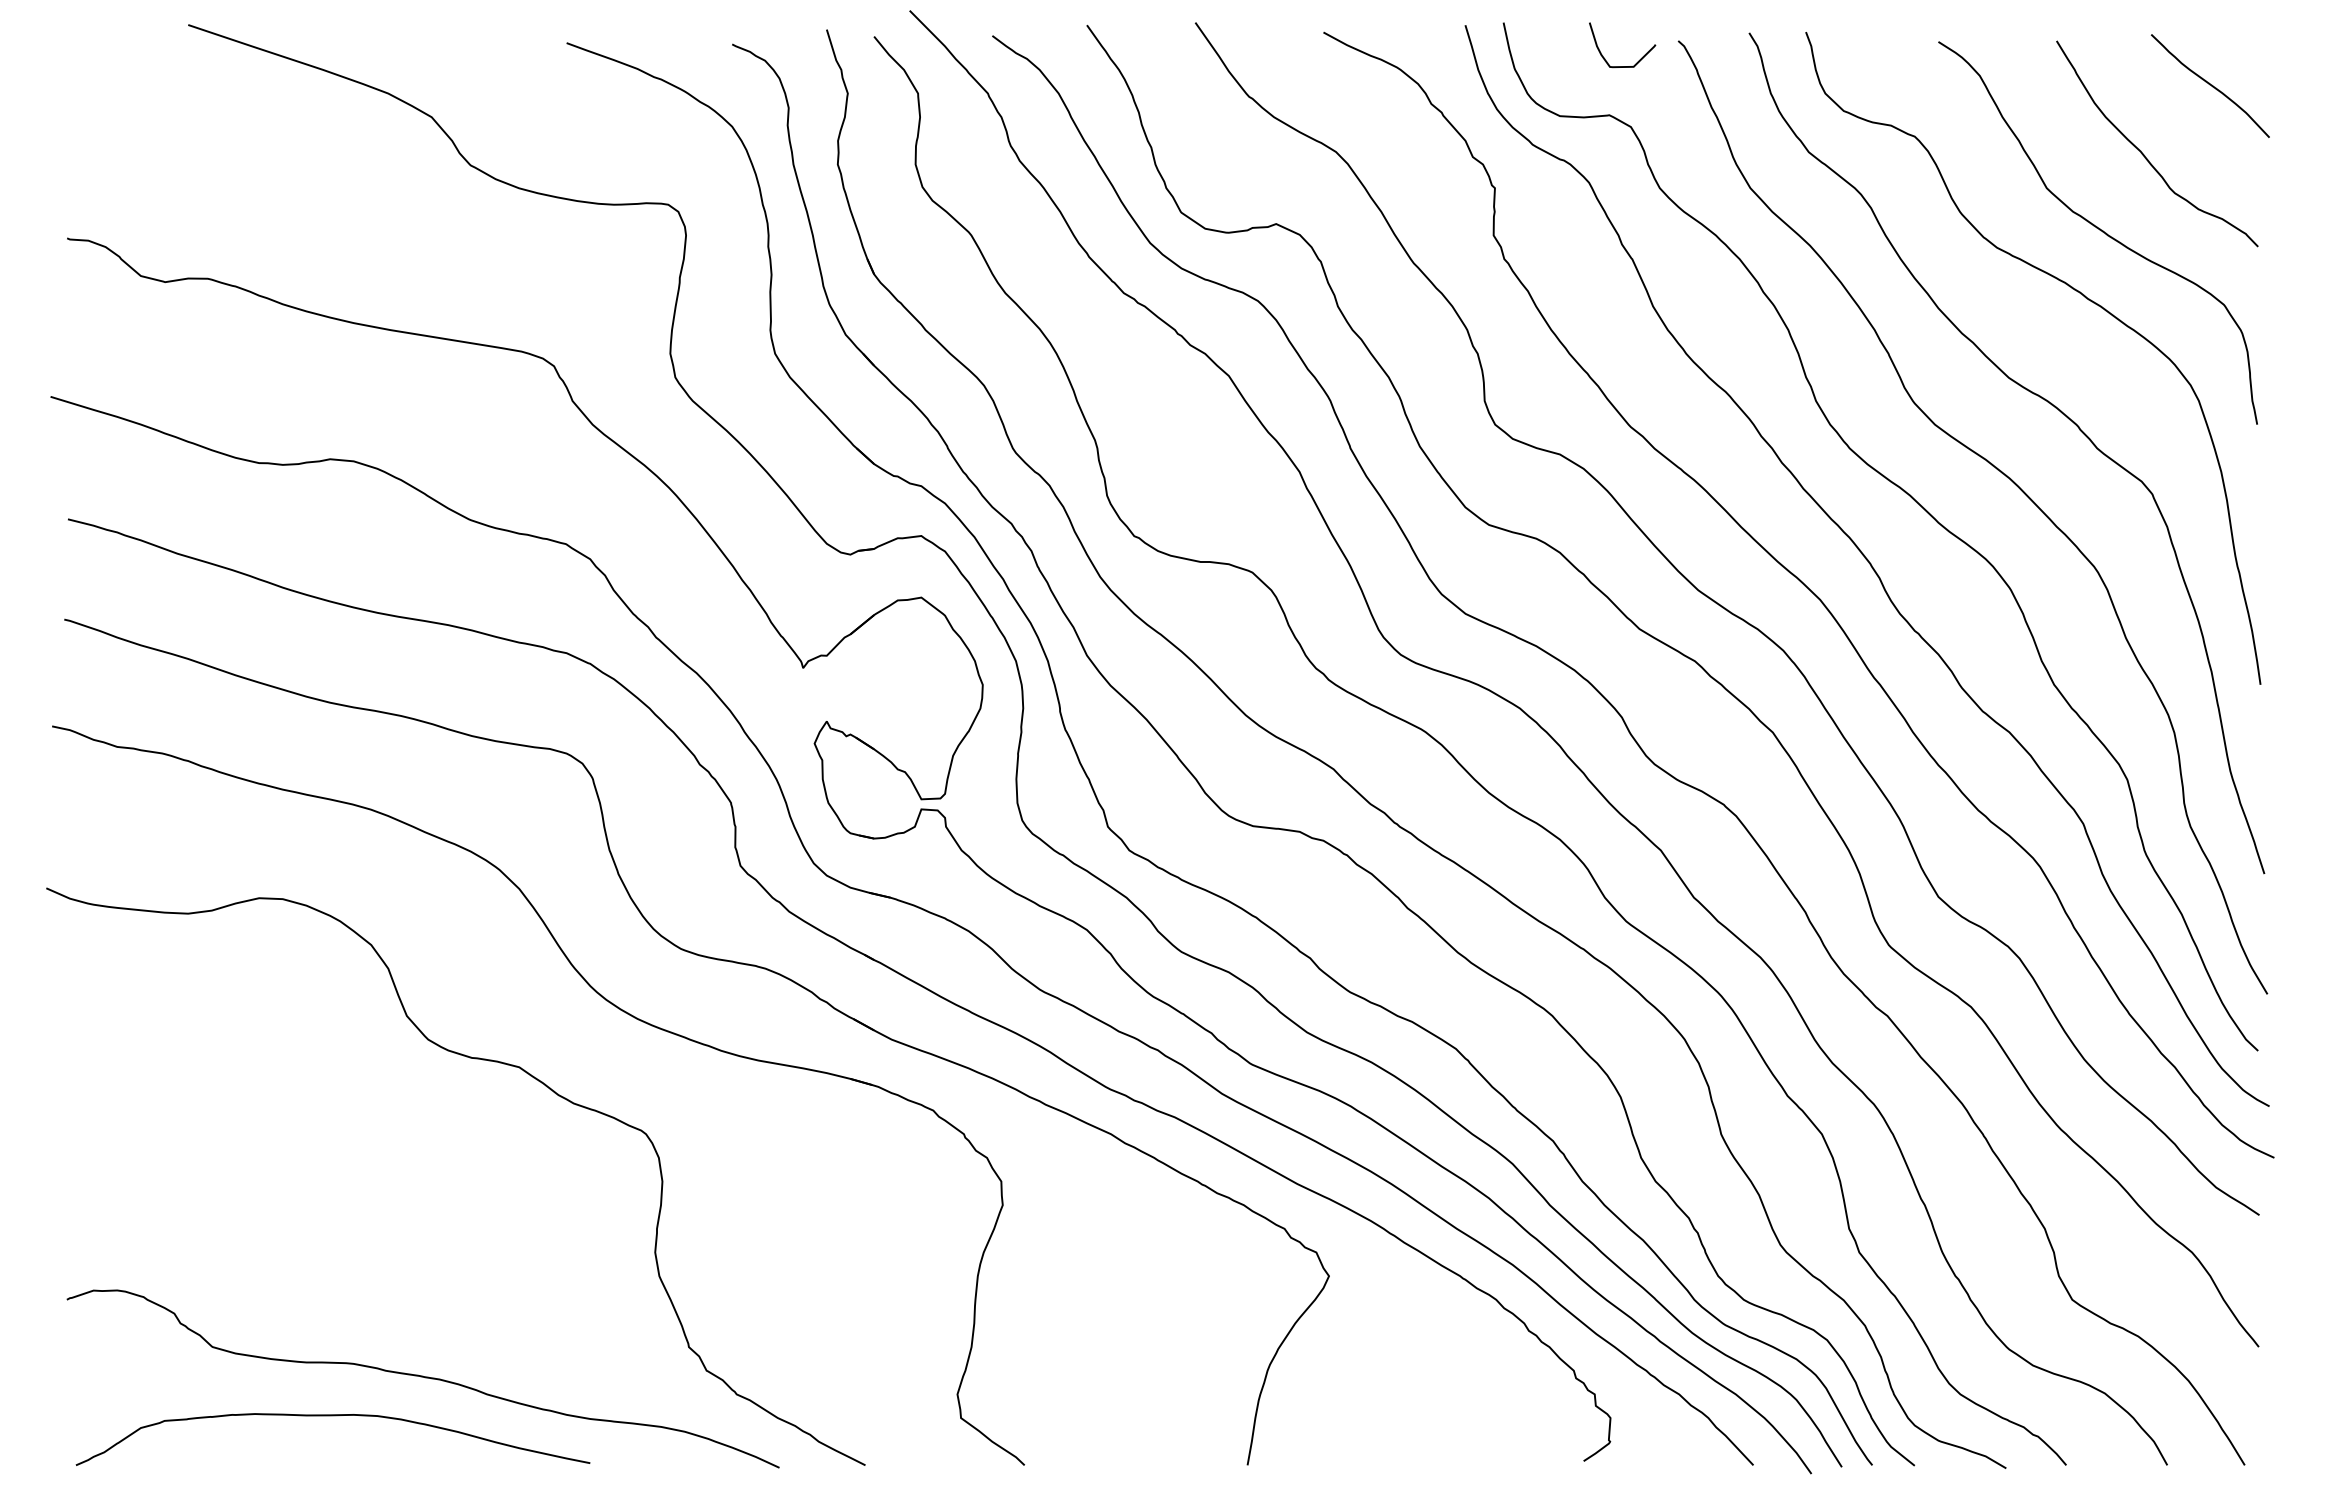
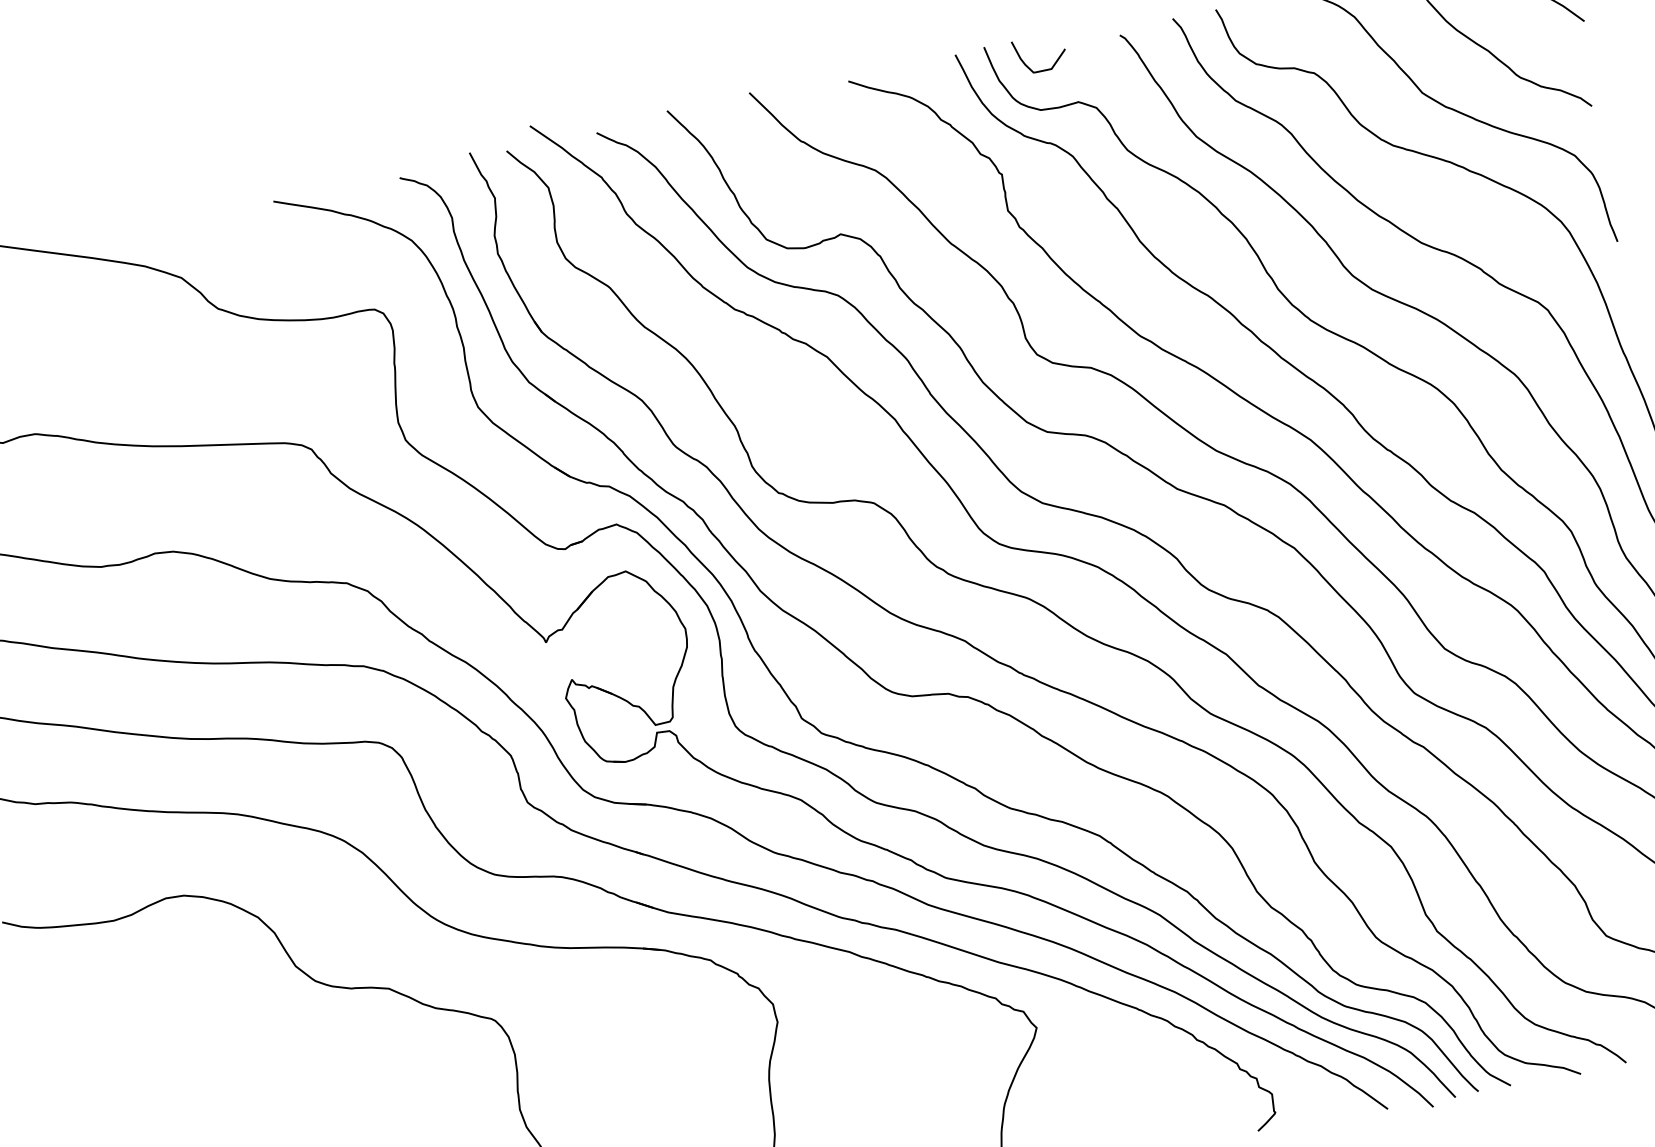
curve: (1622, 66) -> (1043, 70), moved

